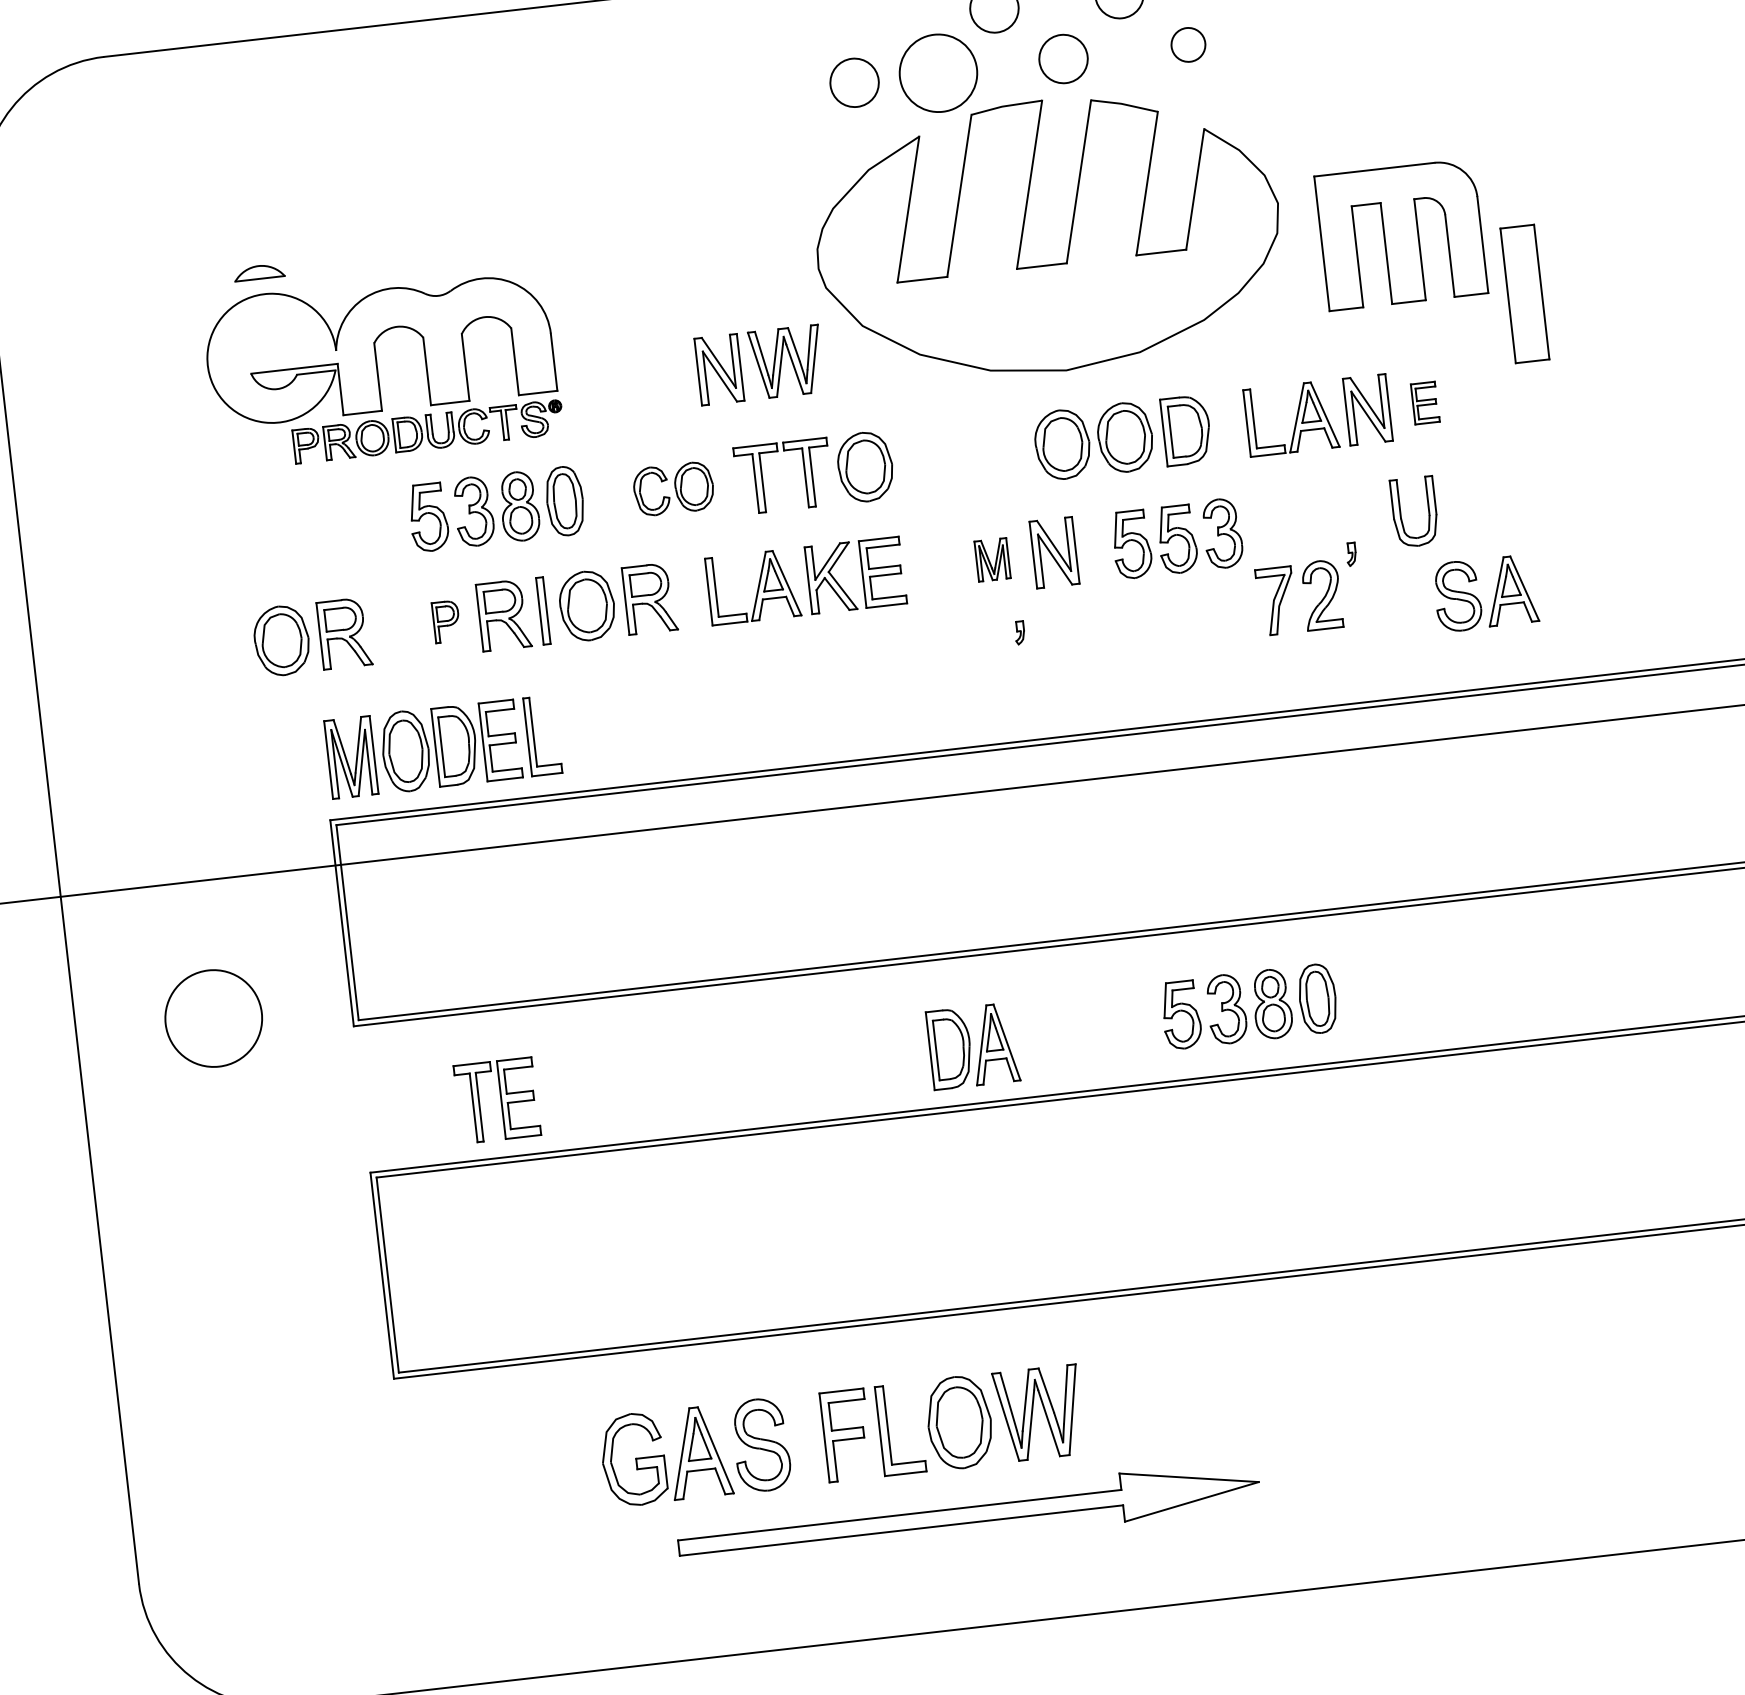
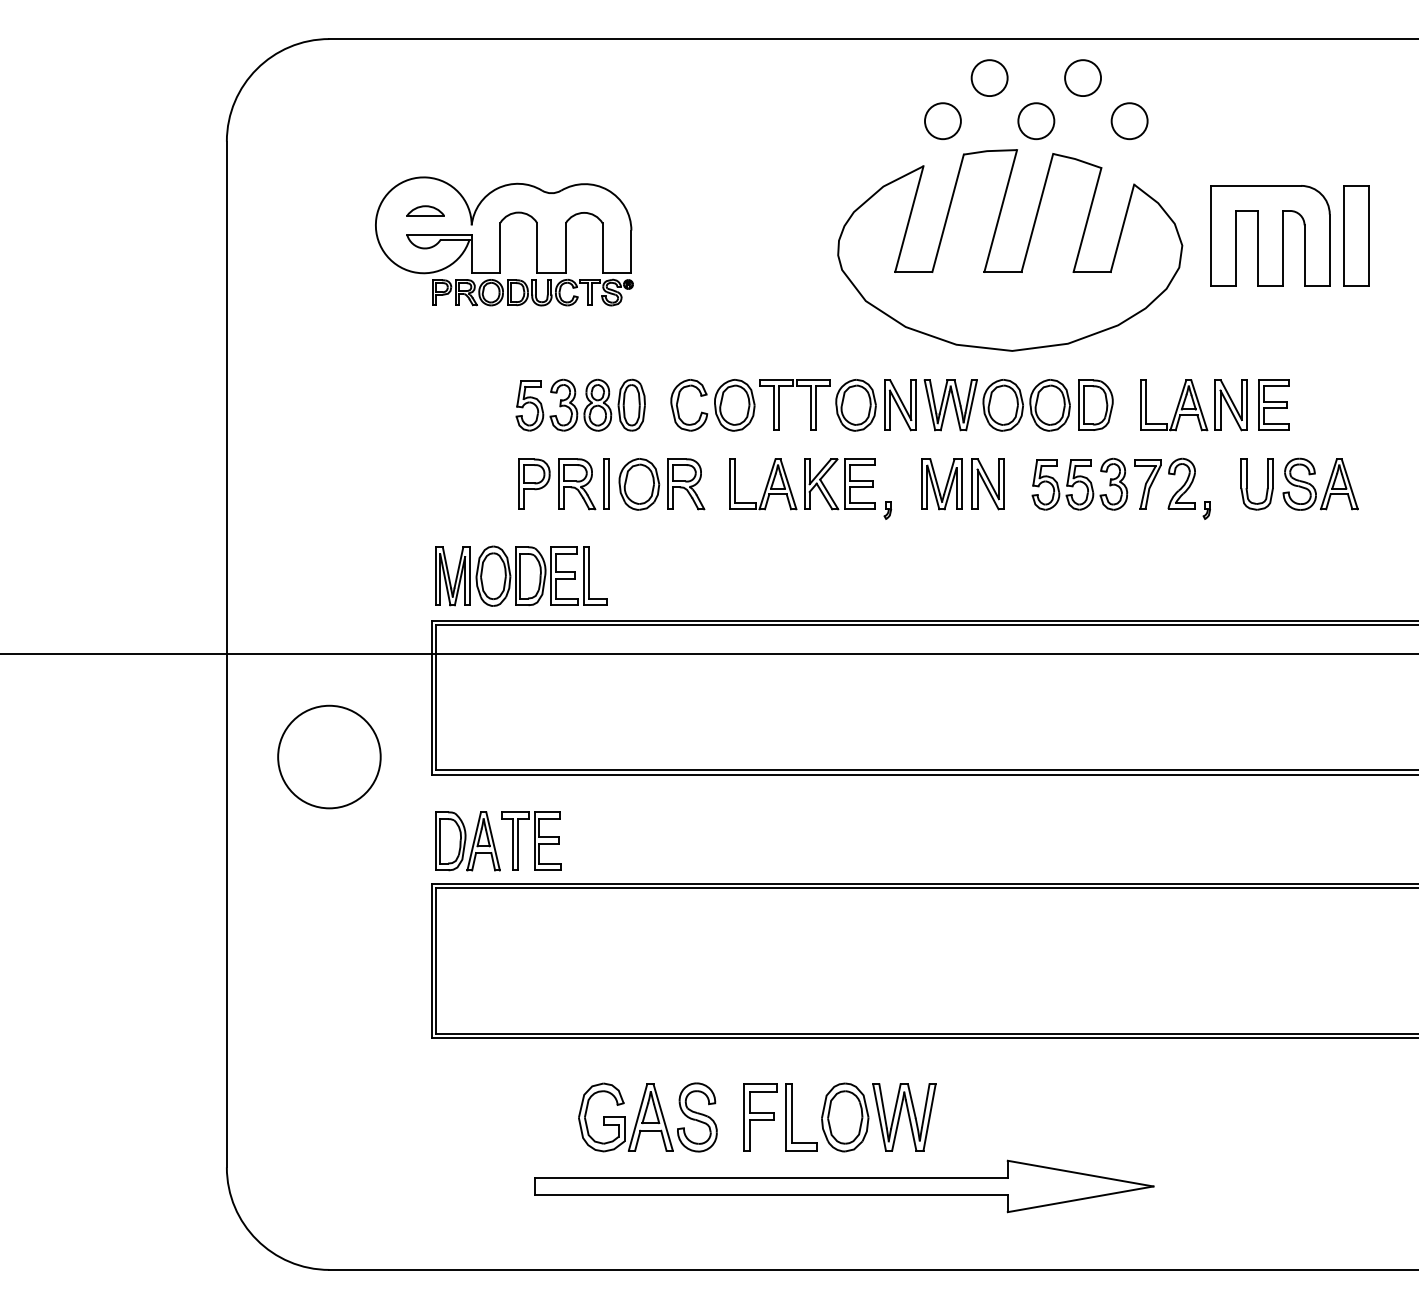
circle: (1188, 45) -> (1129, 121), size x1.43
circle: (937, 73) -> (942, 121), size x0.62
circle: (854, 83) -> (880, 121), removed
part: (1401, 233) -> (1270, 235), moved
part: (1524, 293) -> (1356, 235), moved
part: (759, 365) -> (930, 405), moved
part: (382, 367) -> (504, 241), moved
part: (1424, 402) -> (1273, 404), size x1.67
part: (673, 489) -> (712, 405), size x1.43
part: (991, 560) -> (941, 484), size x1.67
part: (1302, 584) -> (1168, 474), moved
part: (1494, 592) -> (1327, 484), moved
part: (446, 620) -> (534, 483), size x1.67
part: (1019, 632) -> (887, 510), moved
part: (311, 637) -> (433, 484), removed
part: (1248, 1005) -> (1093, 834), removed
circle: (213, 1017) -> (329, 756), size x1.43
part: (972, 1046) -> (467, 841), moved
part: (969, 1515) -> (844, 1186), size x1.43

